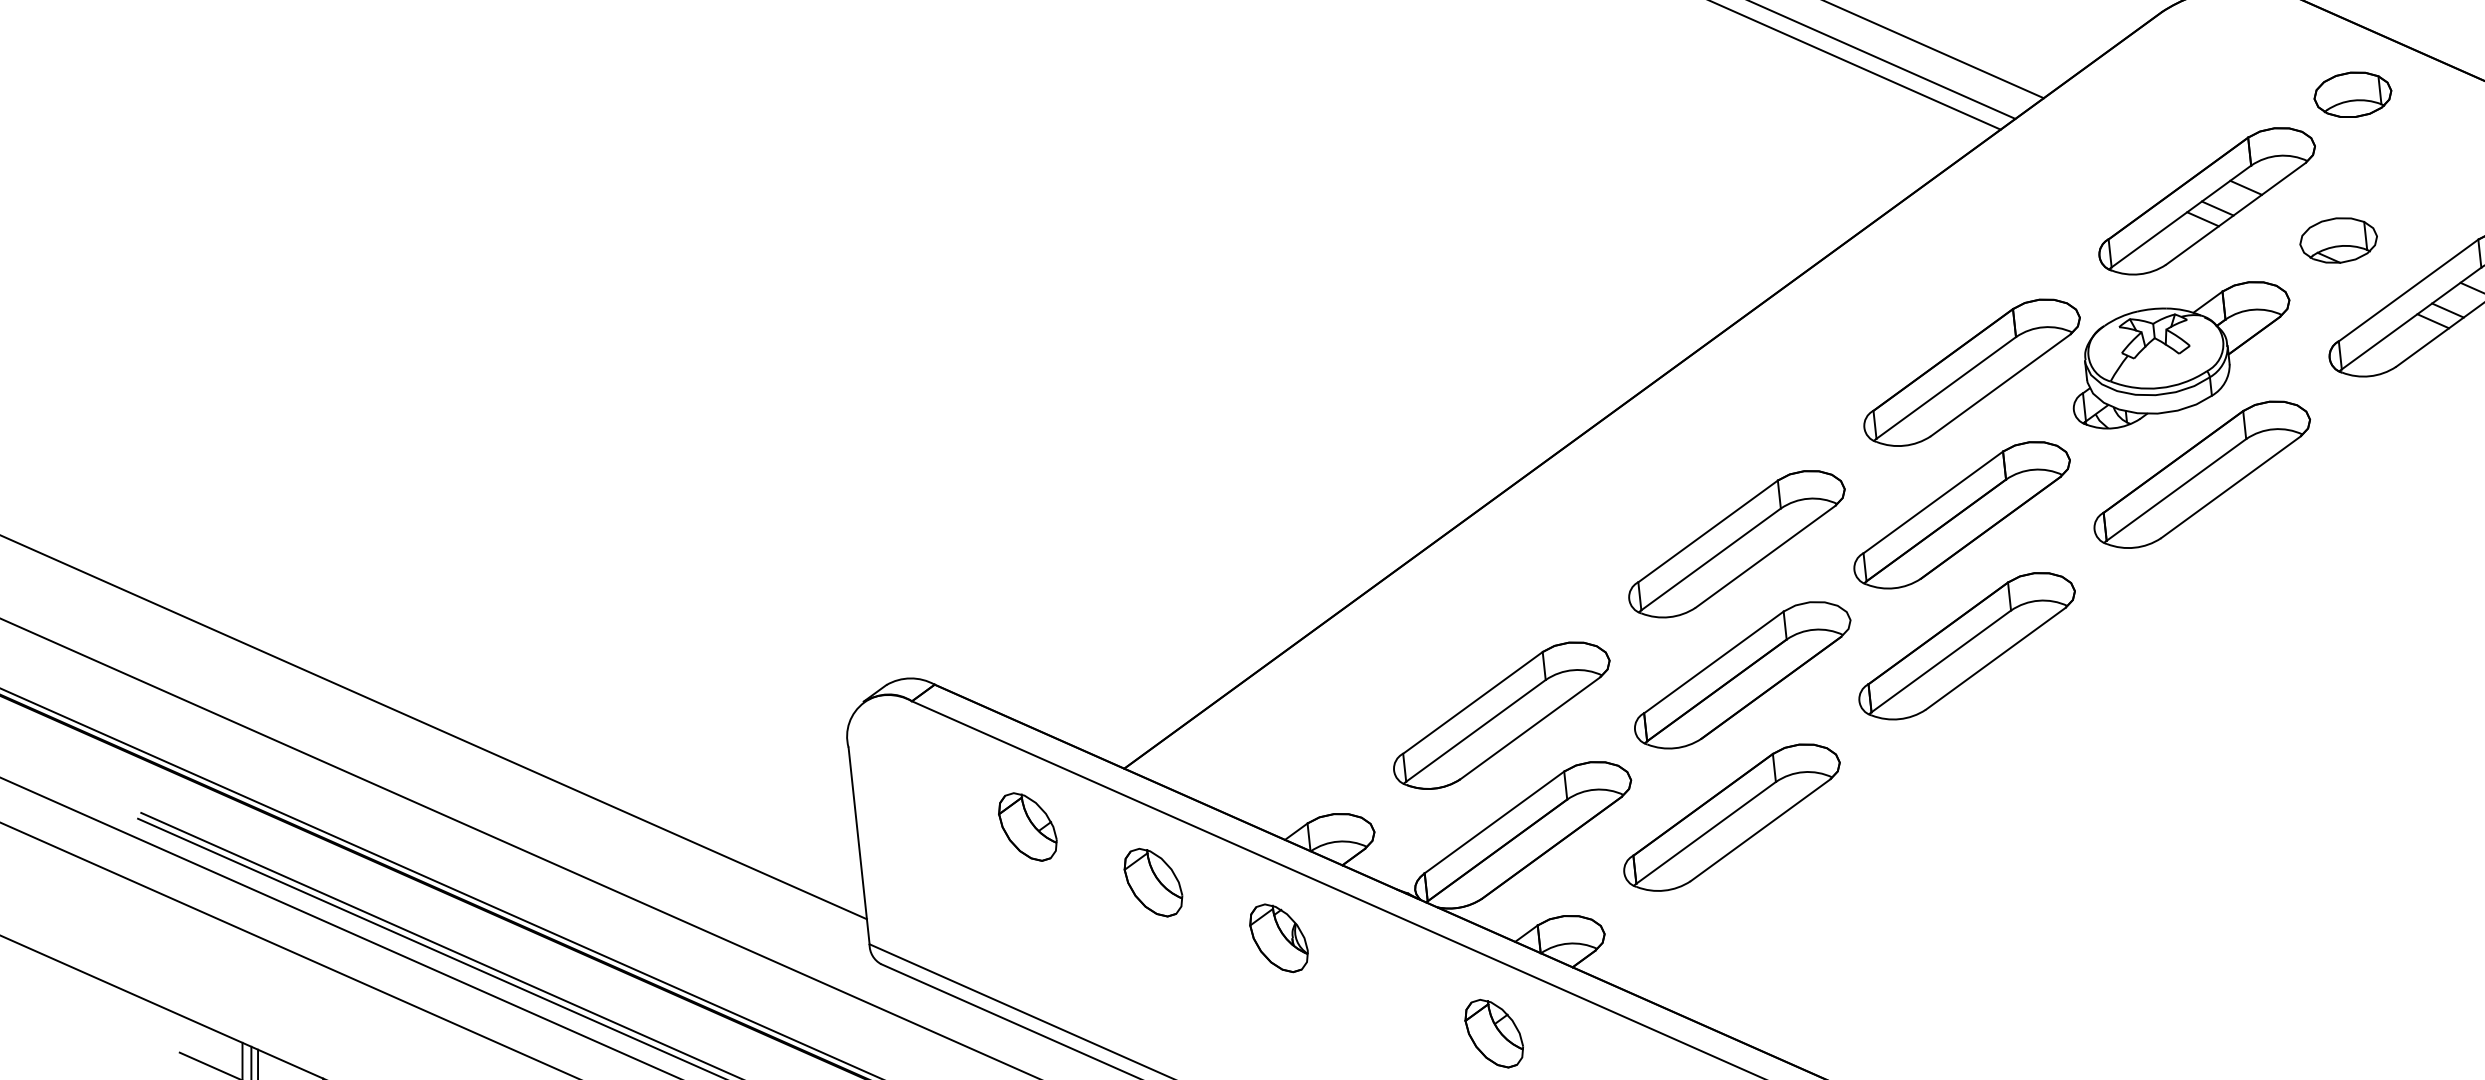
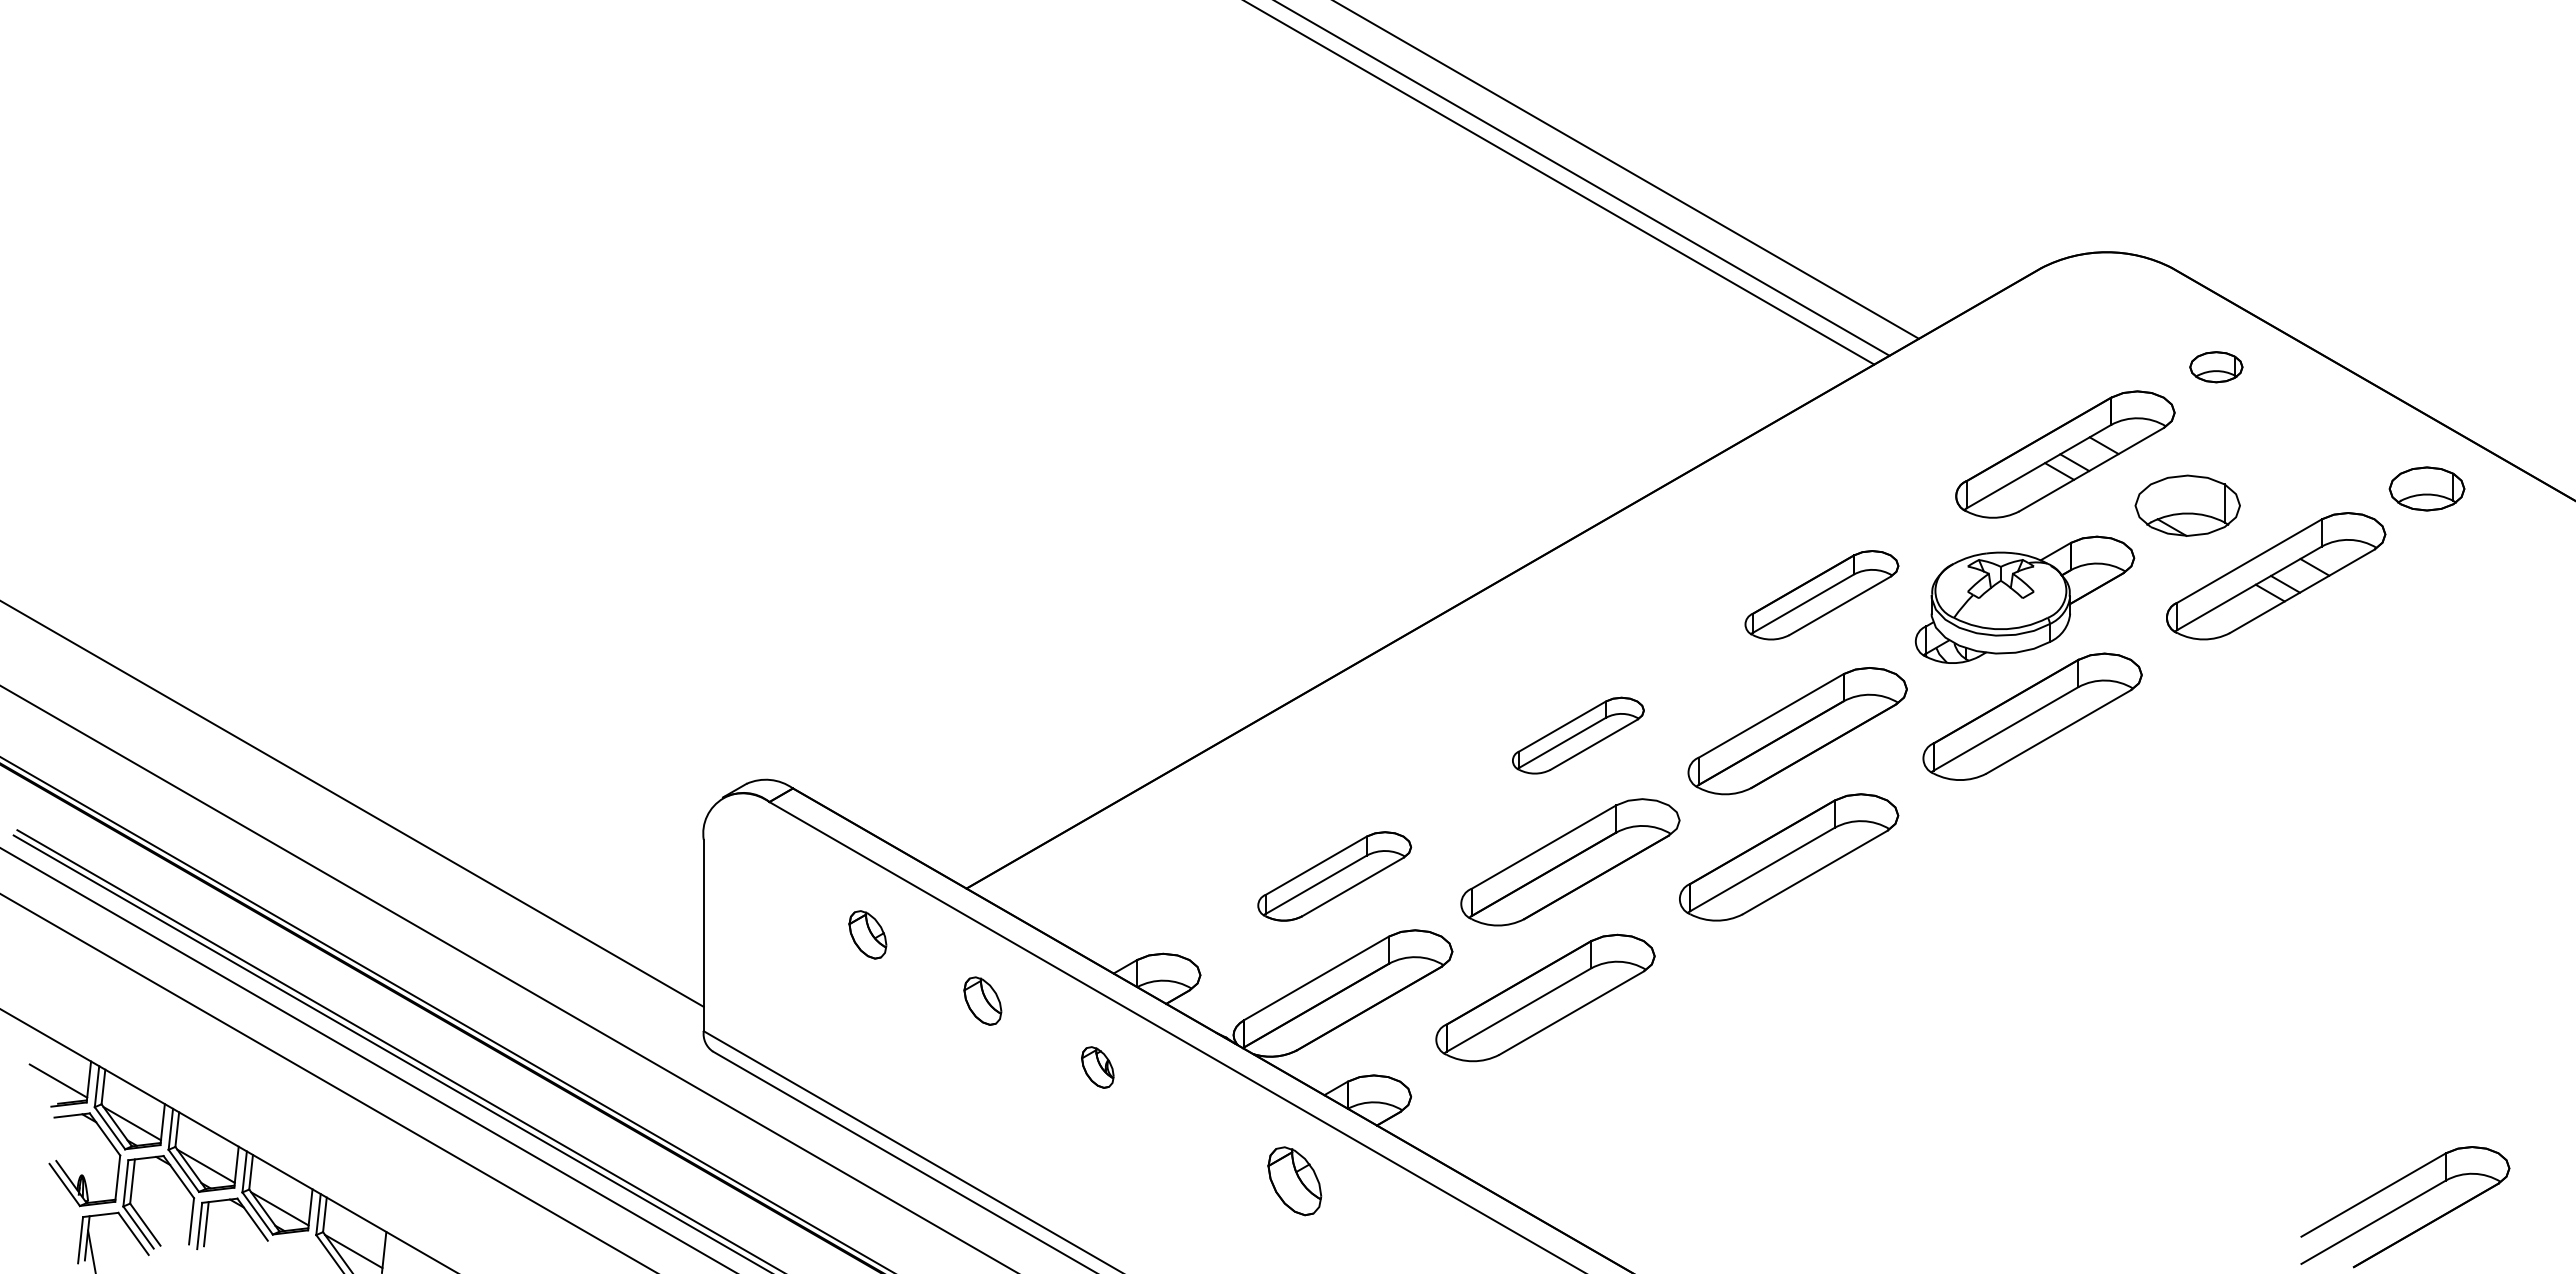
part: (2353, 94) -> (2216, 366), size x0.7
part: (2338, 240) -> (2187, 505), size x1.4
part: (1971, 373) -> (1821, 595), size x0.7
part: (1737, 543) -> (1578, 735), size x0.6
part: (1501, 715) -> (1334, 876), size x0.7
part: (1027, 826) -> (867, 934), size x0.7
part: (1153, 882) -> (982, 1000), size x0.7
part: (1278, 938) -> (1097, 1067), size x0.6

